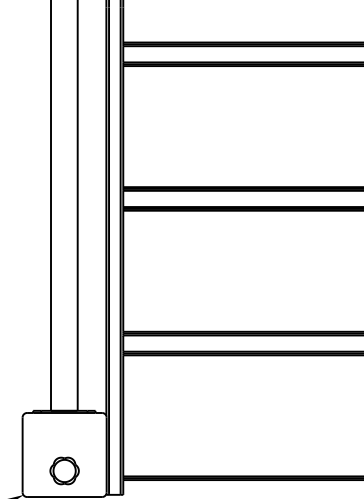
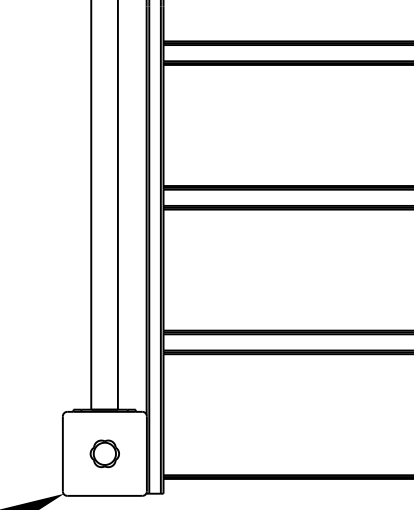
part: (64, 470) -> (104, 453), moved

